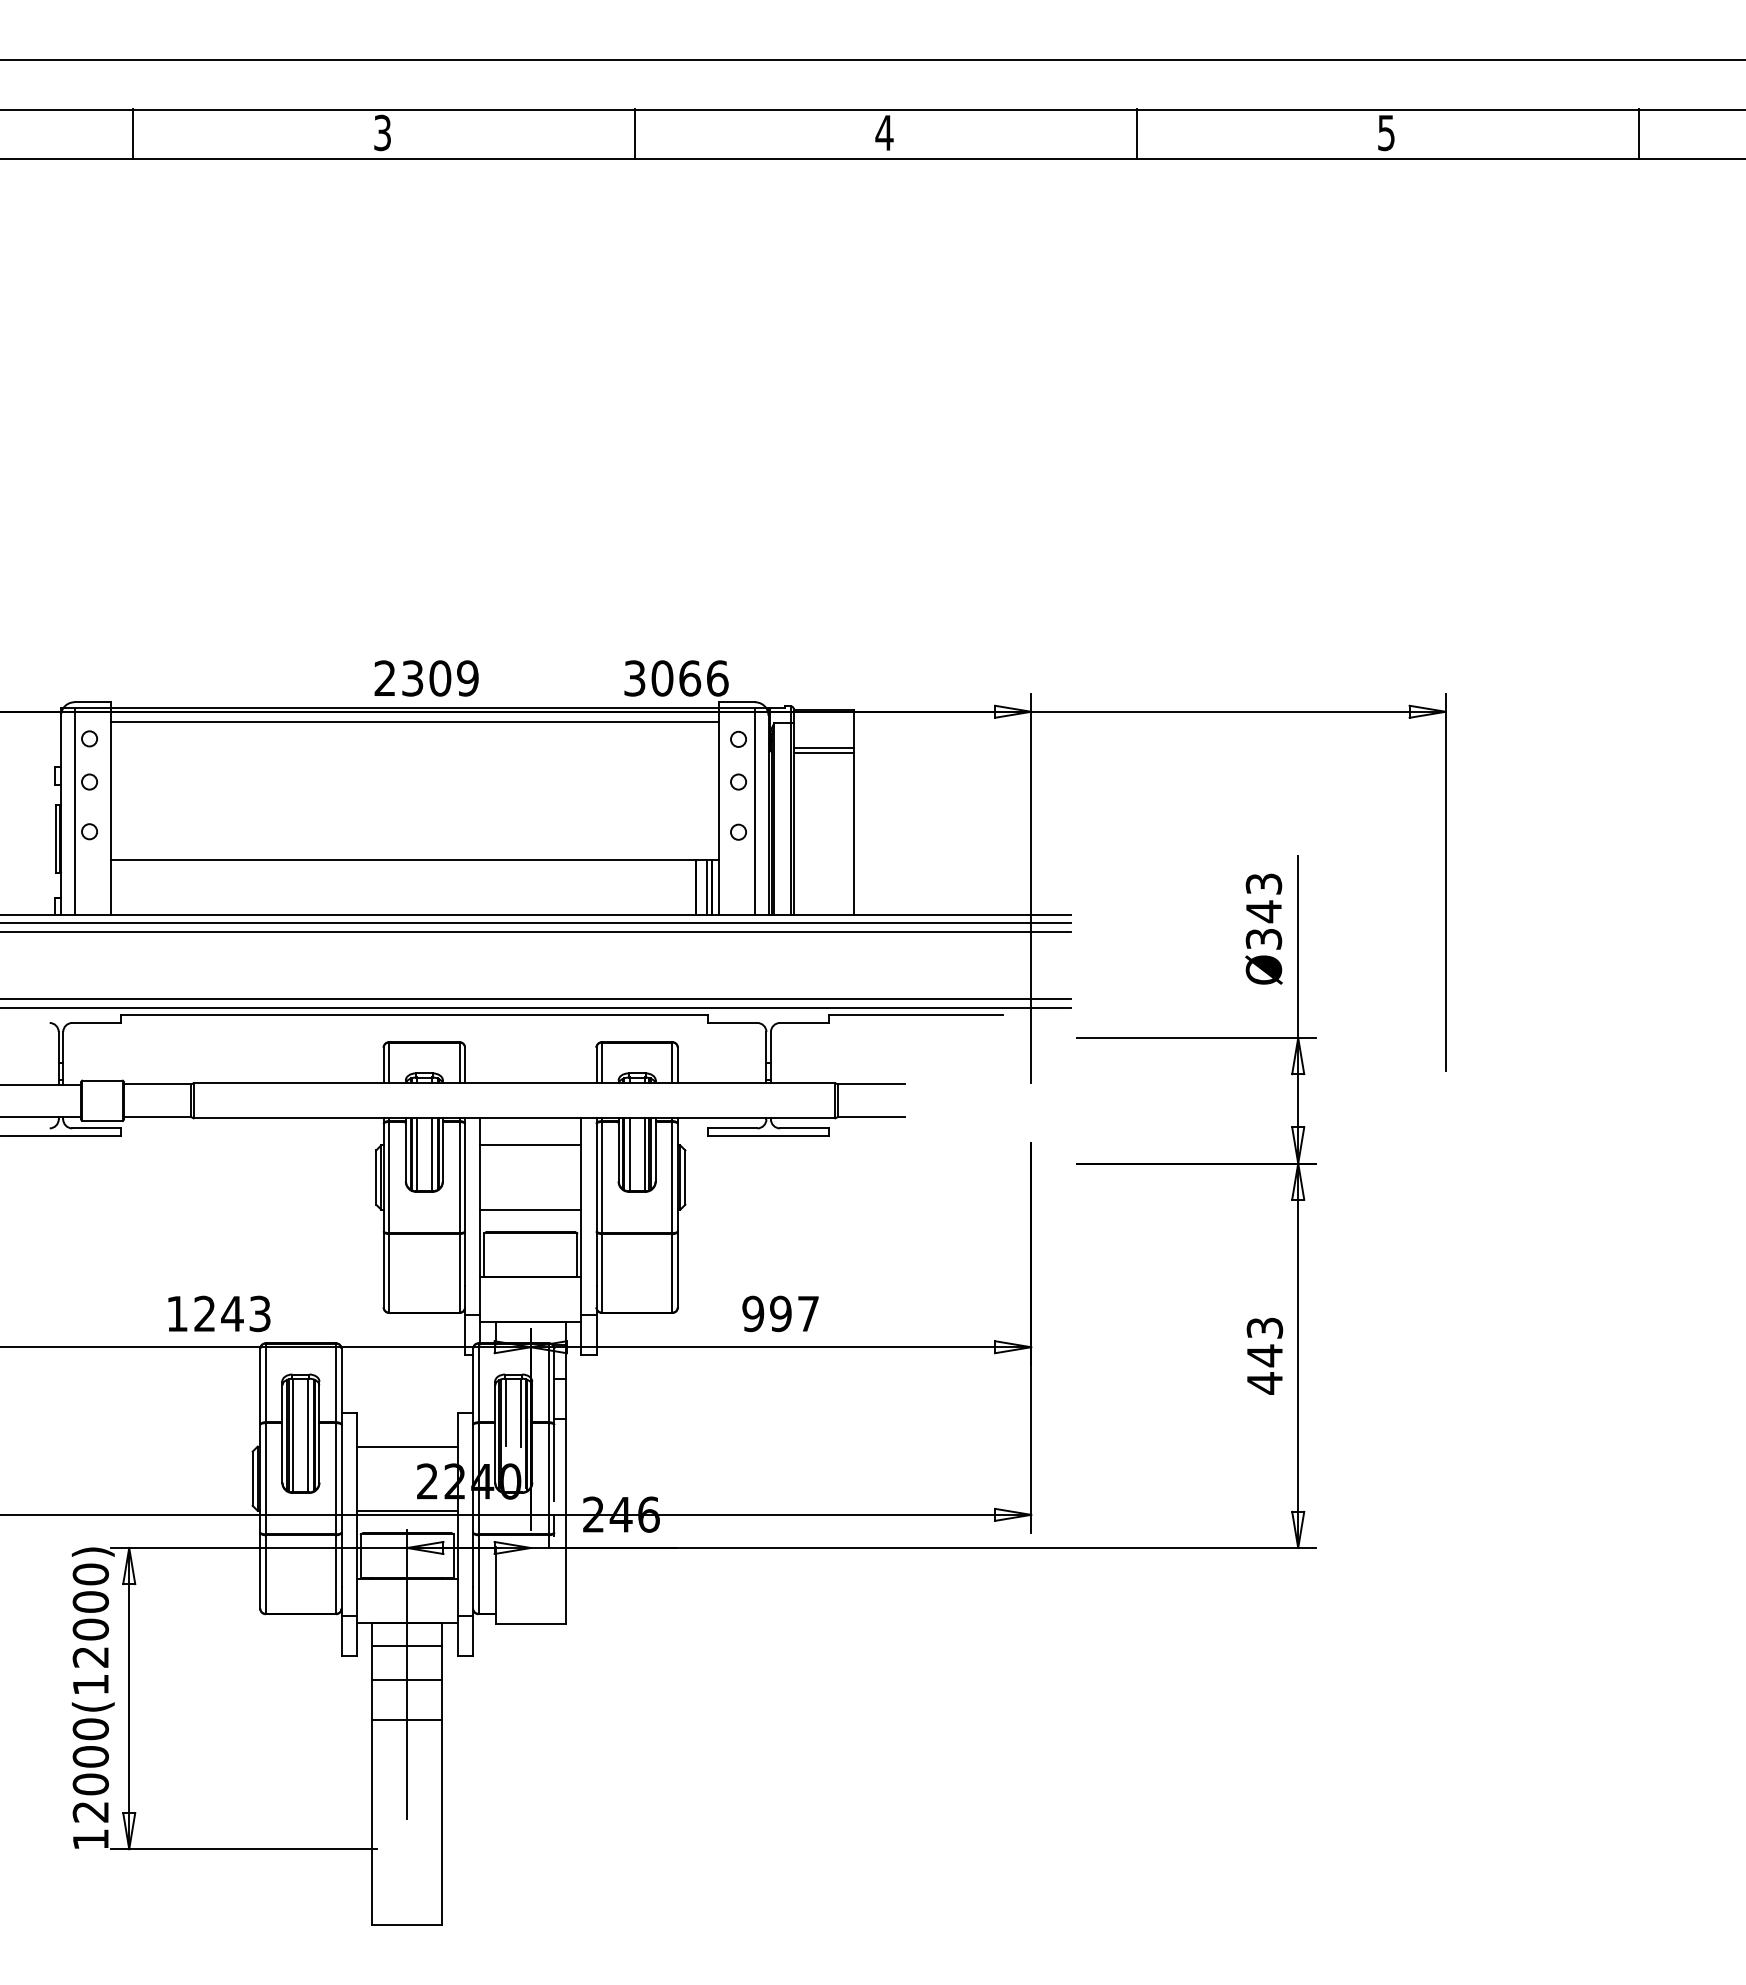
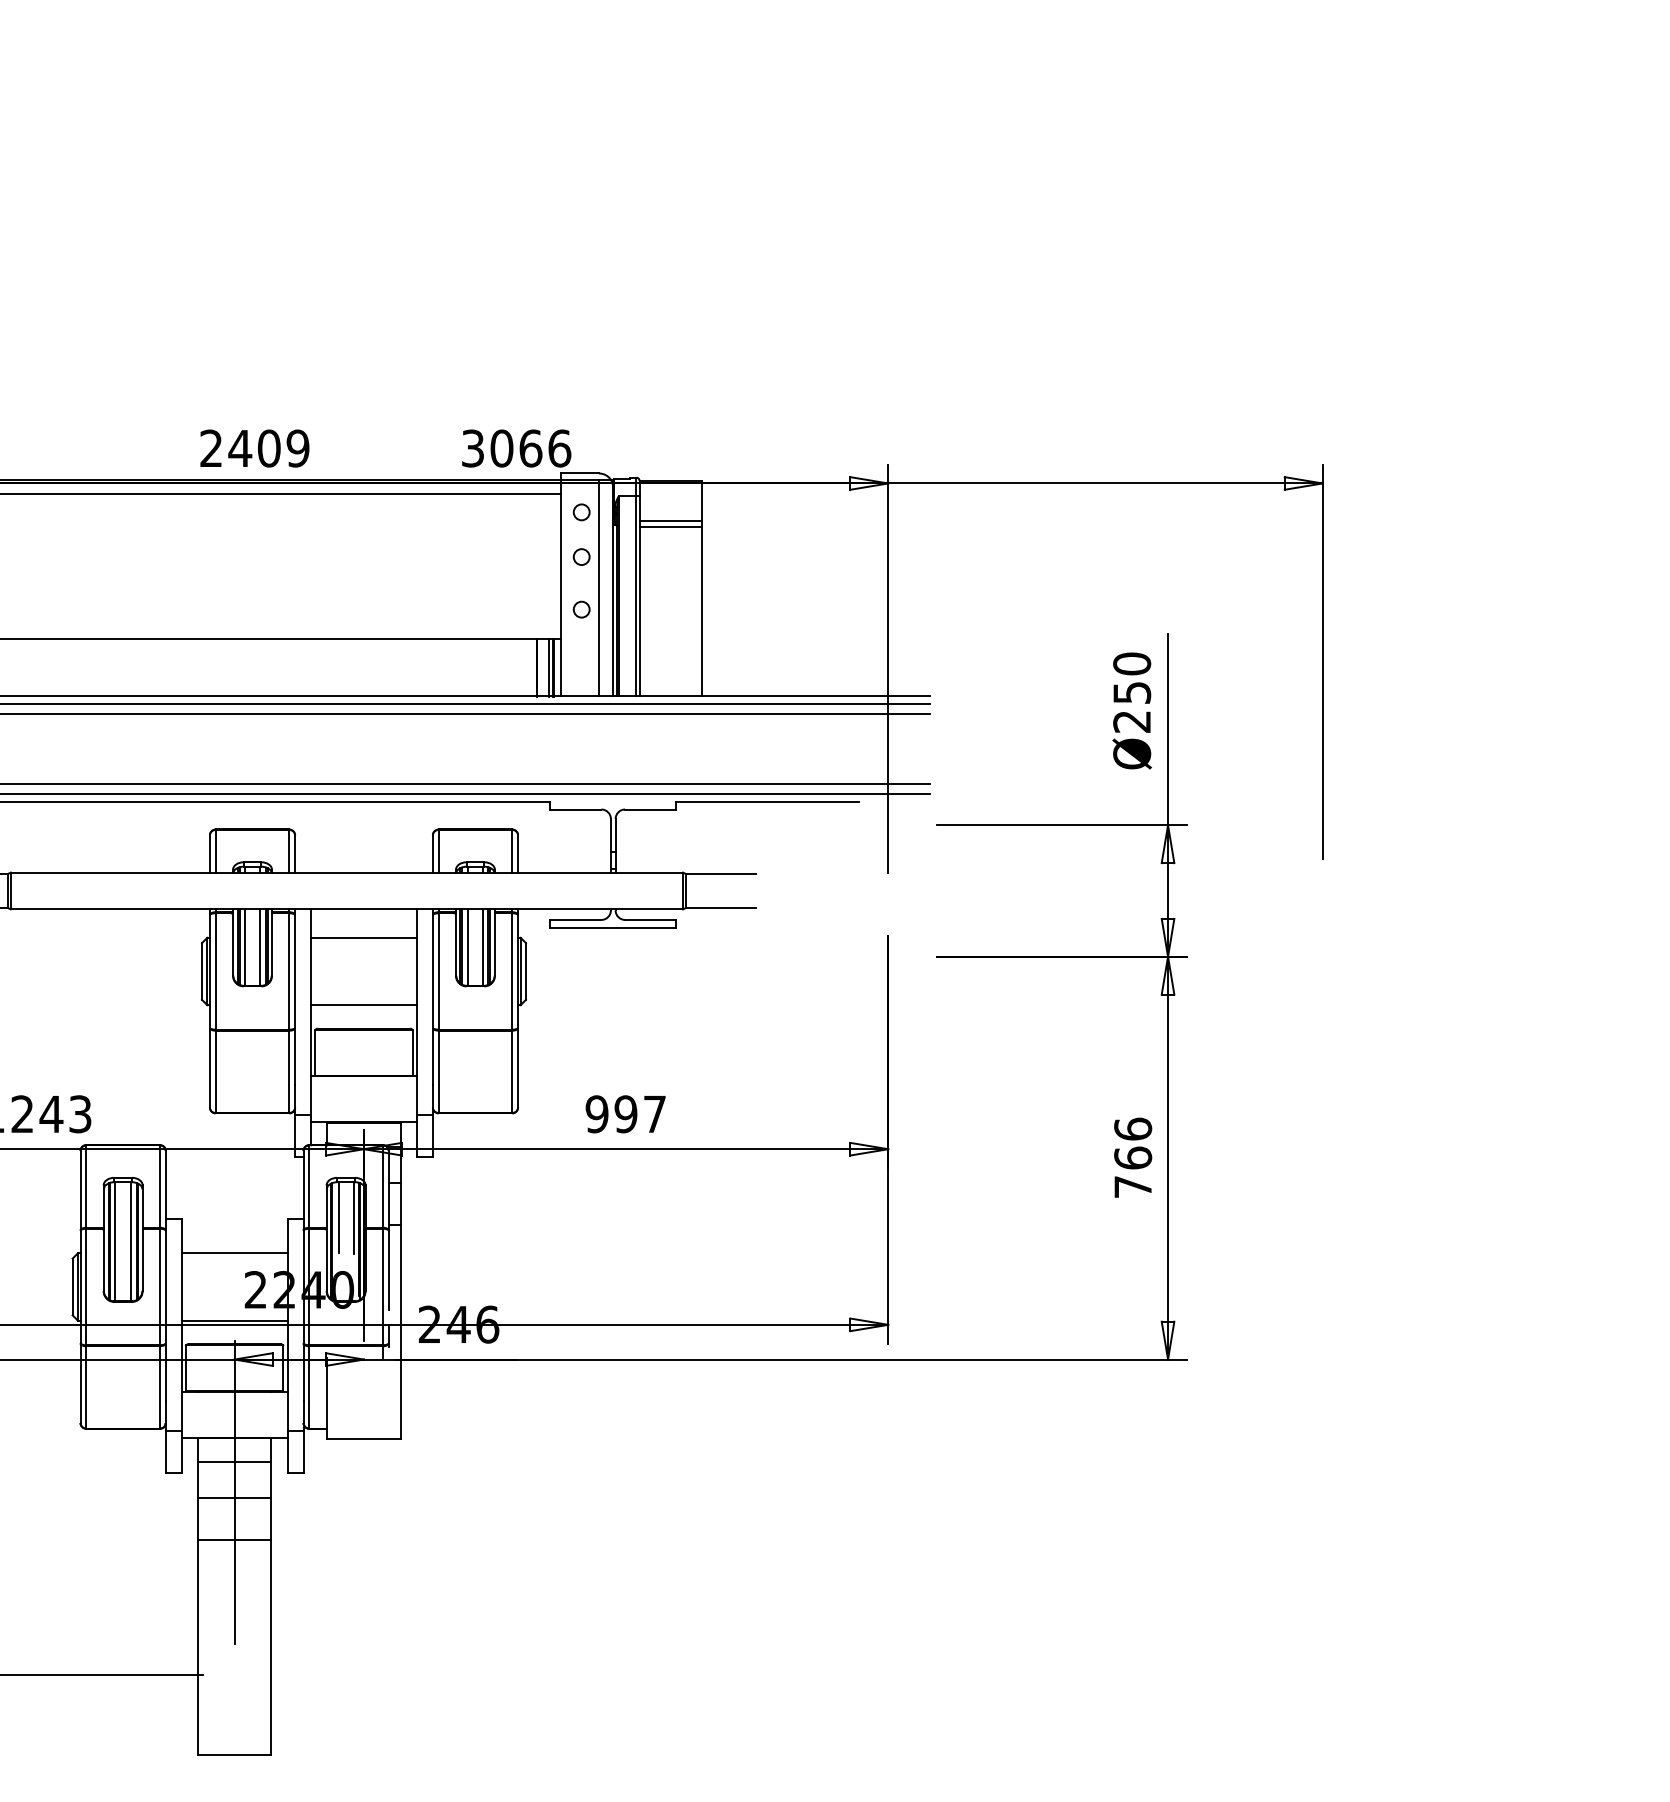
text: (412, 678) -> (240, 448), 2309 -> 2409
text: (1263, 911) -> (1131, 692), Ø343 -> Ø250
text: (1264, 1355) -> (1132, 1157), 443 -> 766

